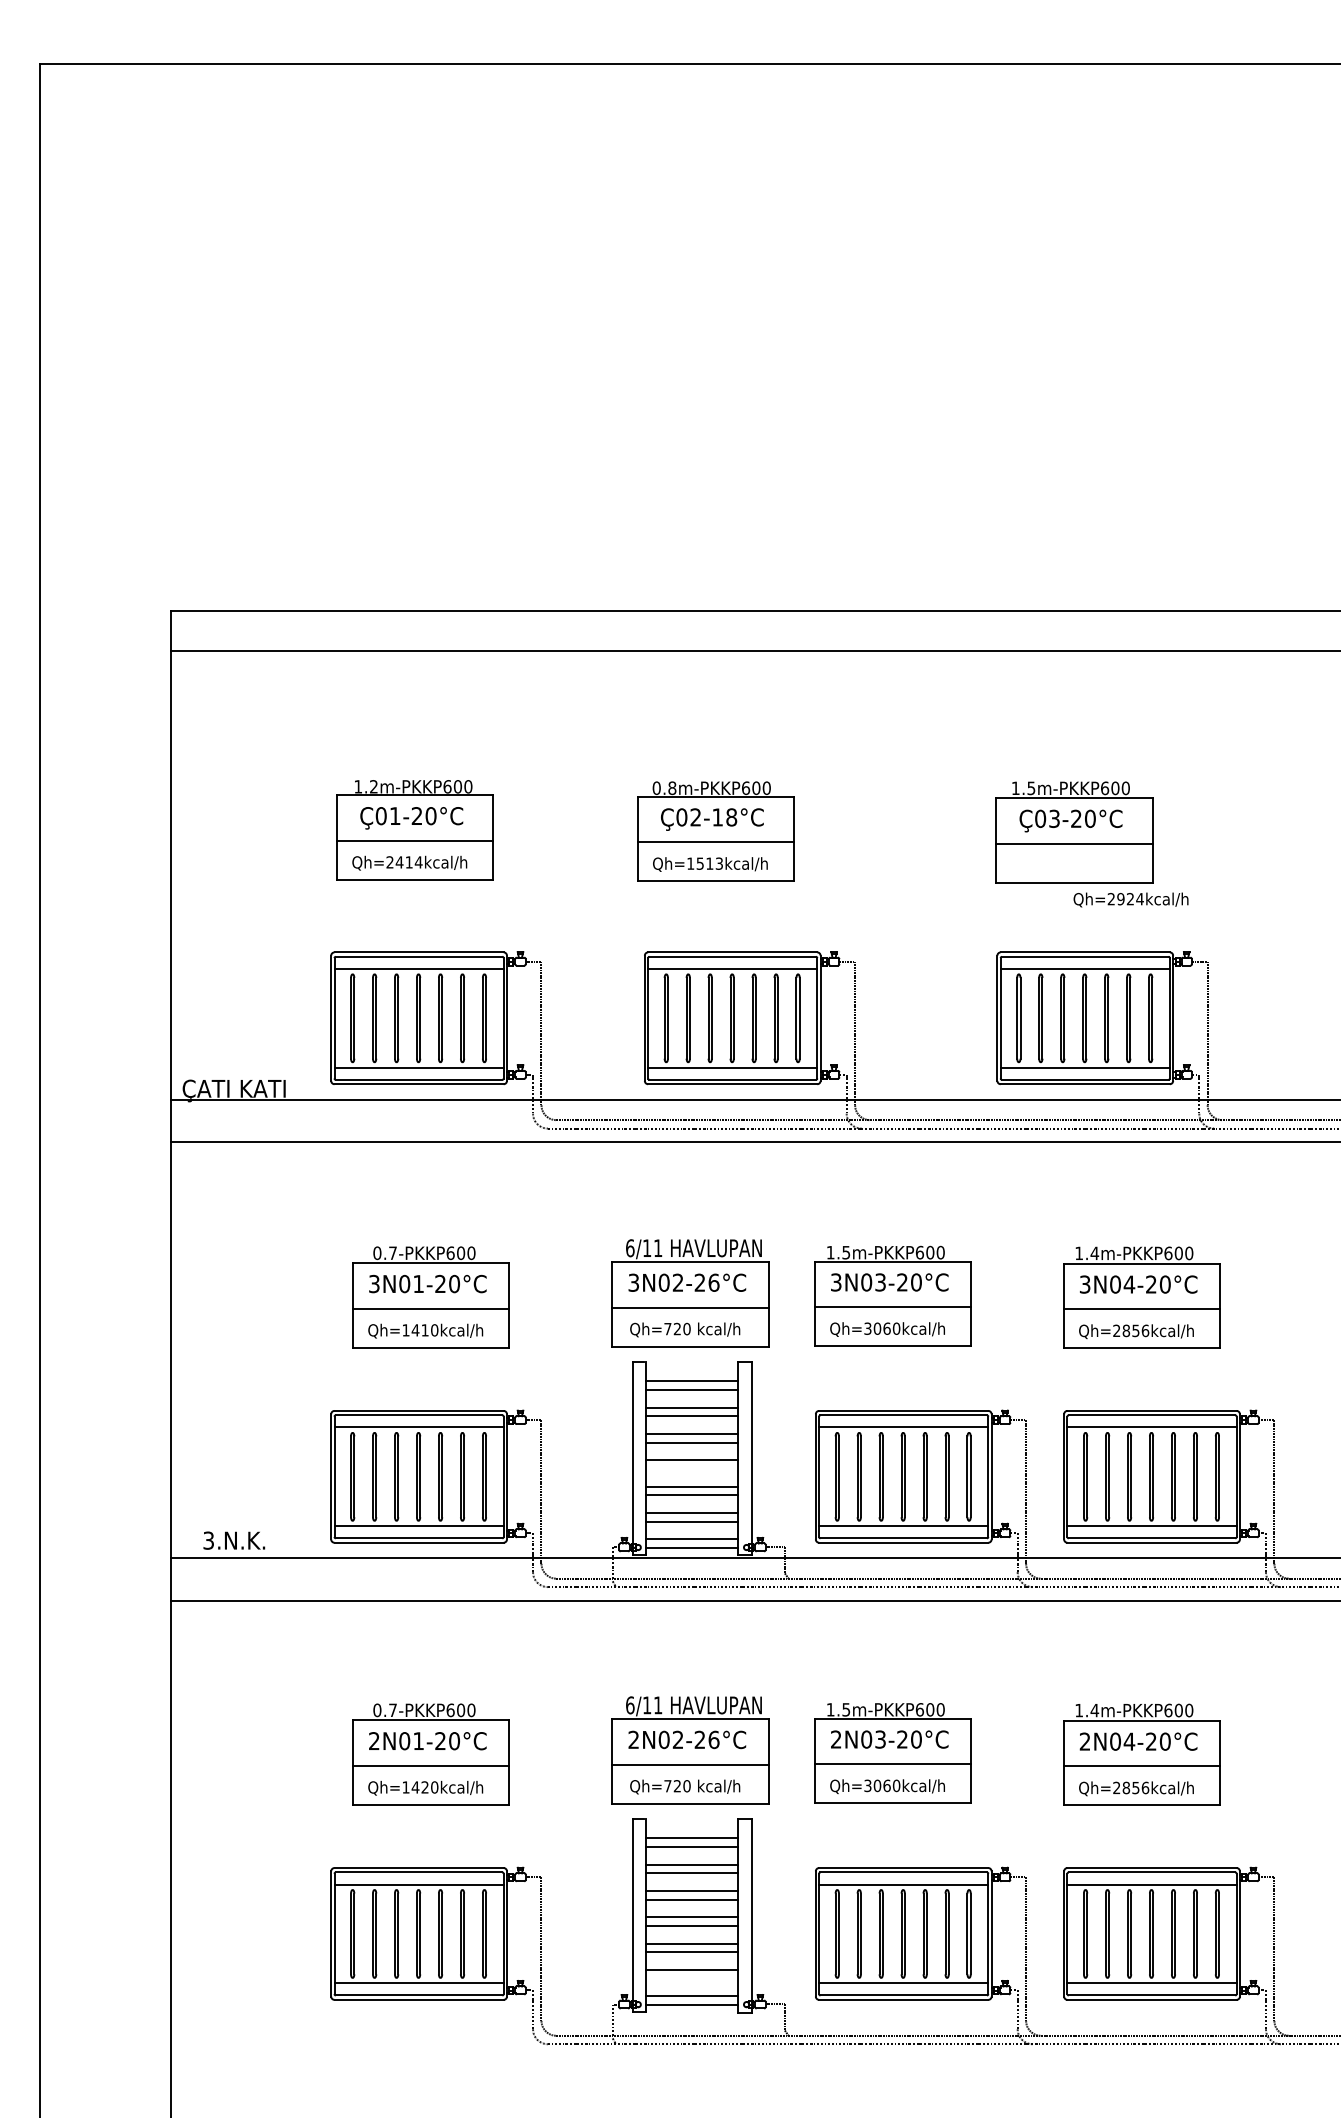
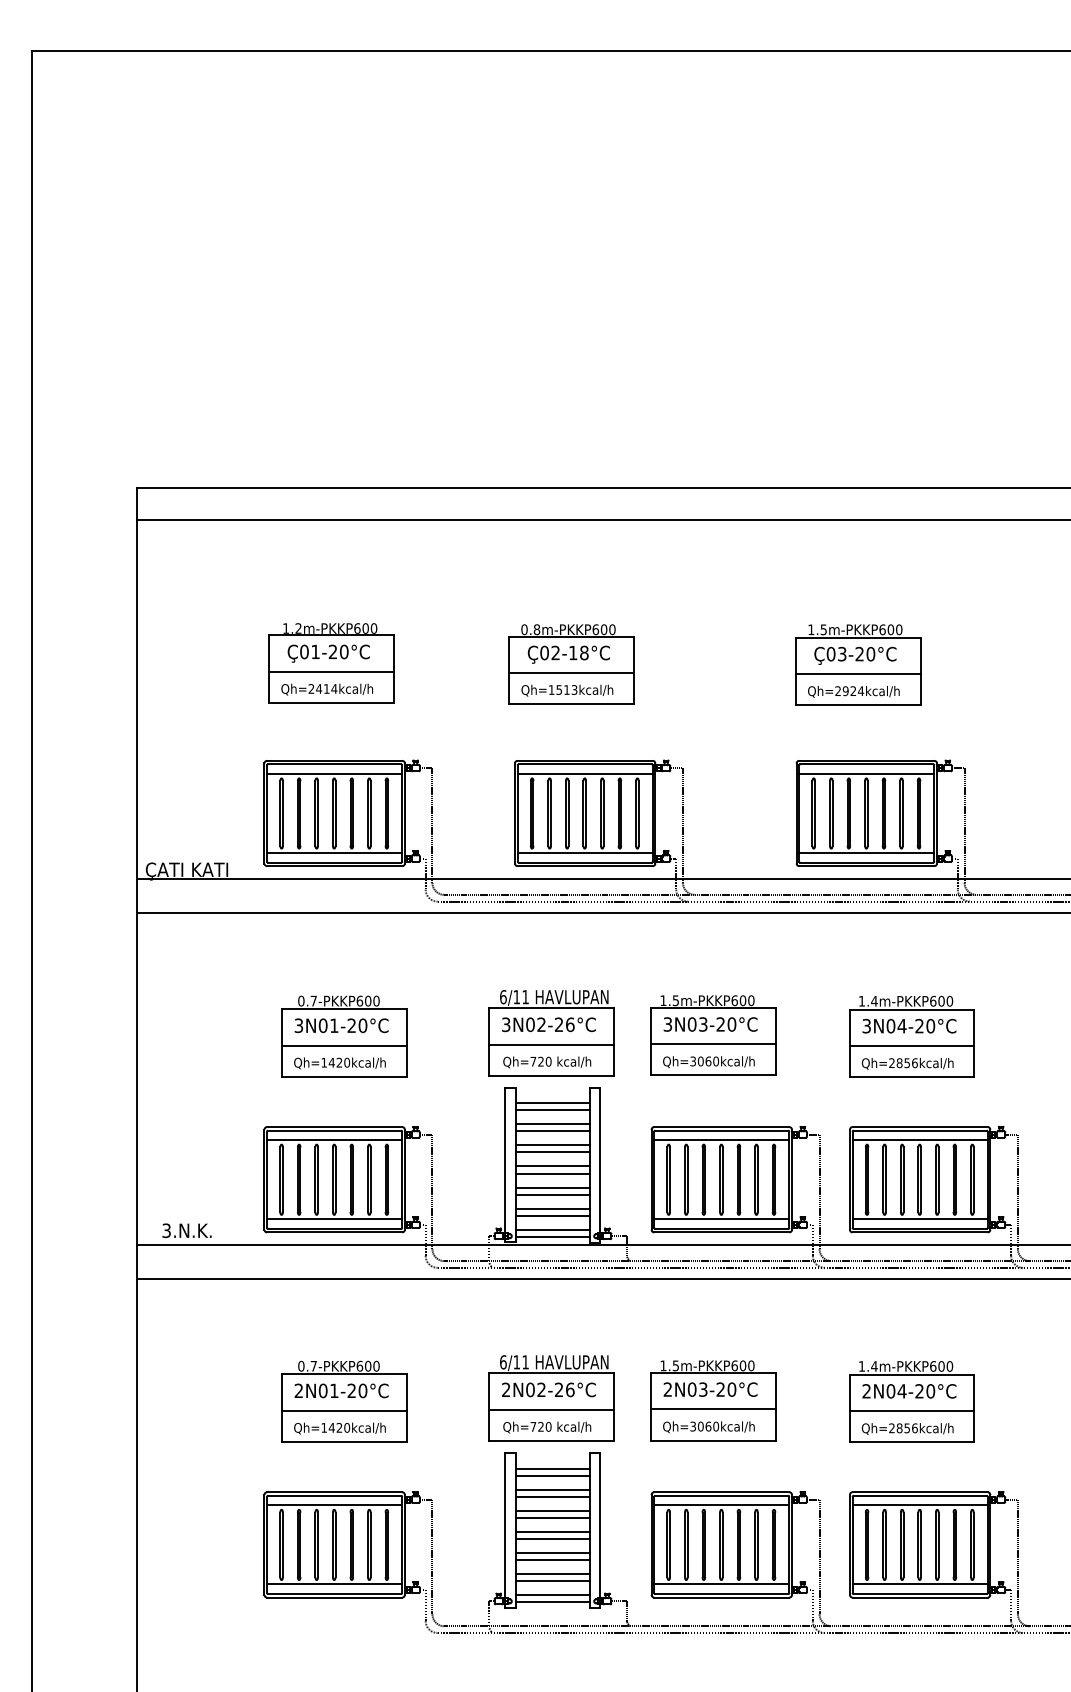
text: (1130, 899) -> (853, 691), moved
text: (424, 1330) -> (338, 1062), Qh=1410kcal/h -> Qh=1420kcal/h
line: (691, 1469) -> (552, 1173), added
line: (691, 1978) -> (552, 1580), added

